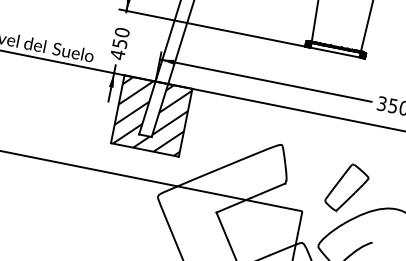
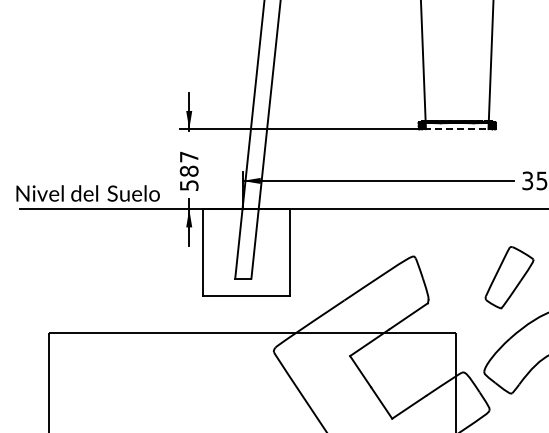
text: (119, 43) -> (188, 171), 450 -> 587
line: (335, 52) -> (457, 129), solid -> dashed
hatch: (151, 115) -> (245, 252), removed
part: (347, 188) -> (509, 277), moved

